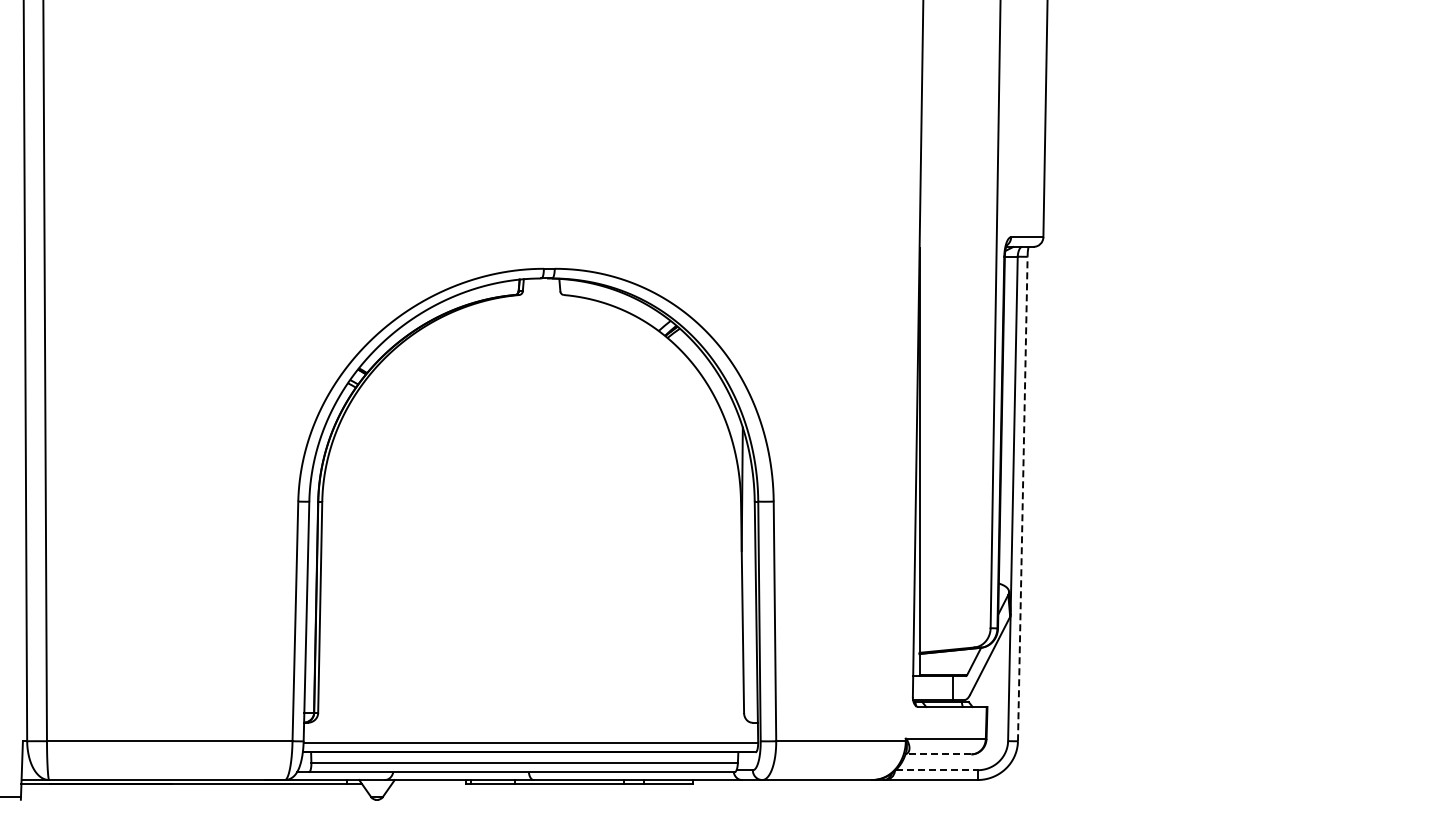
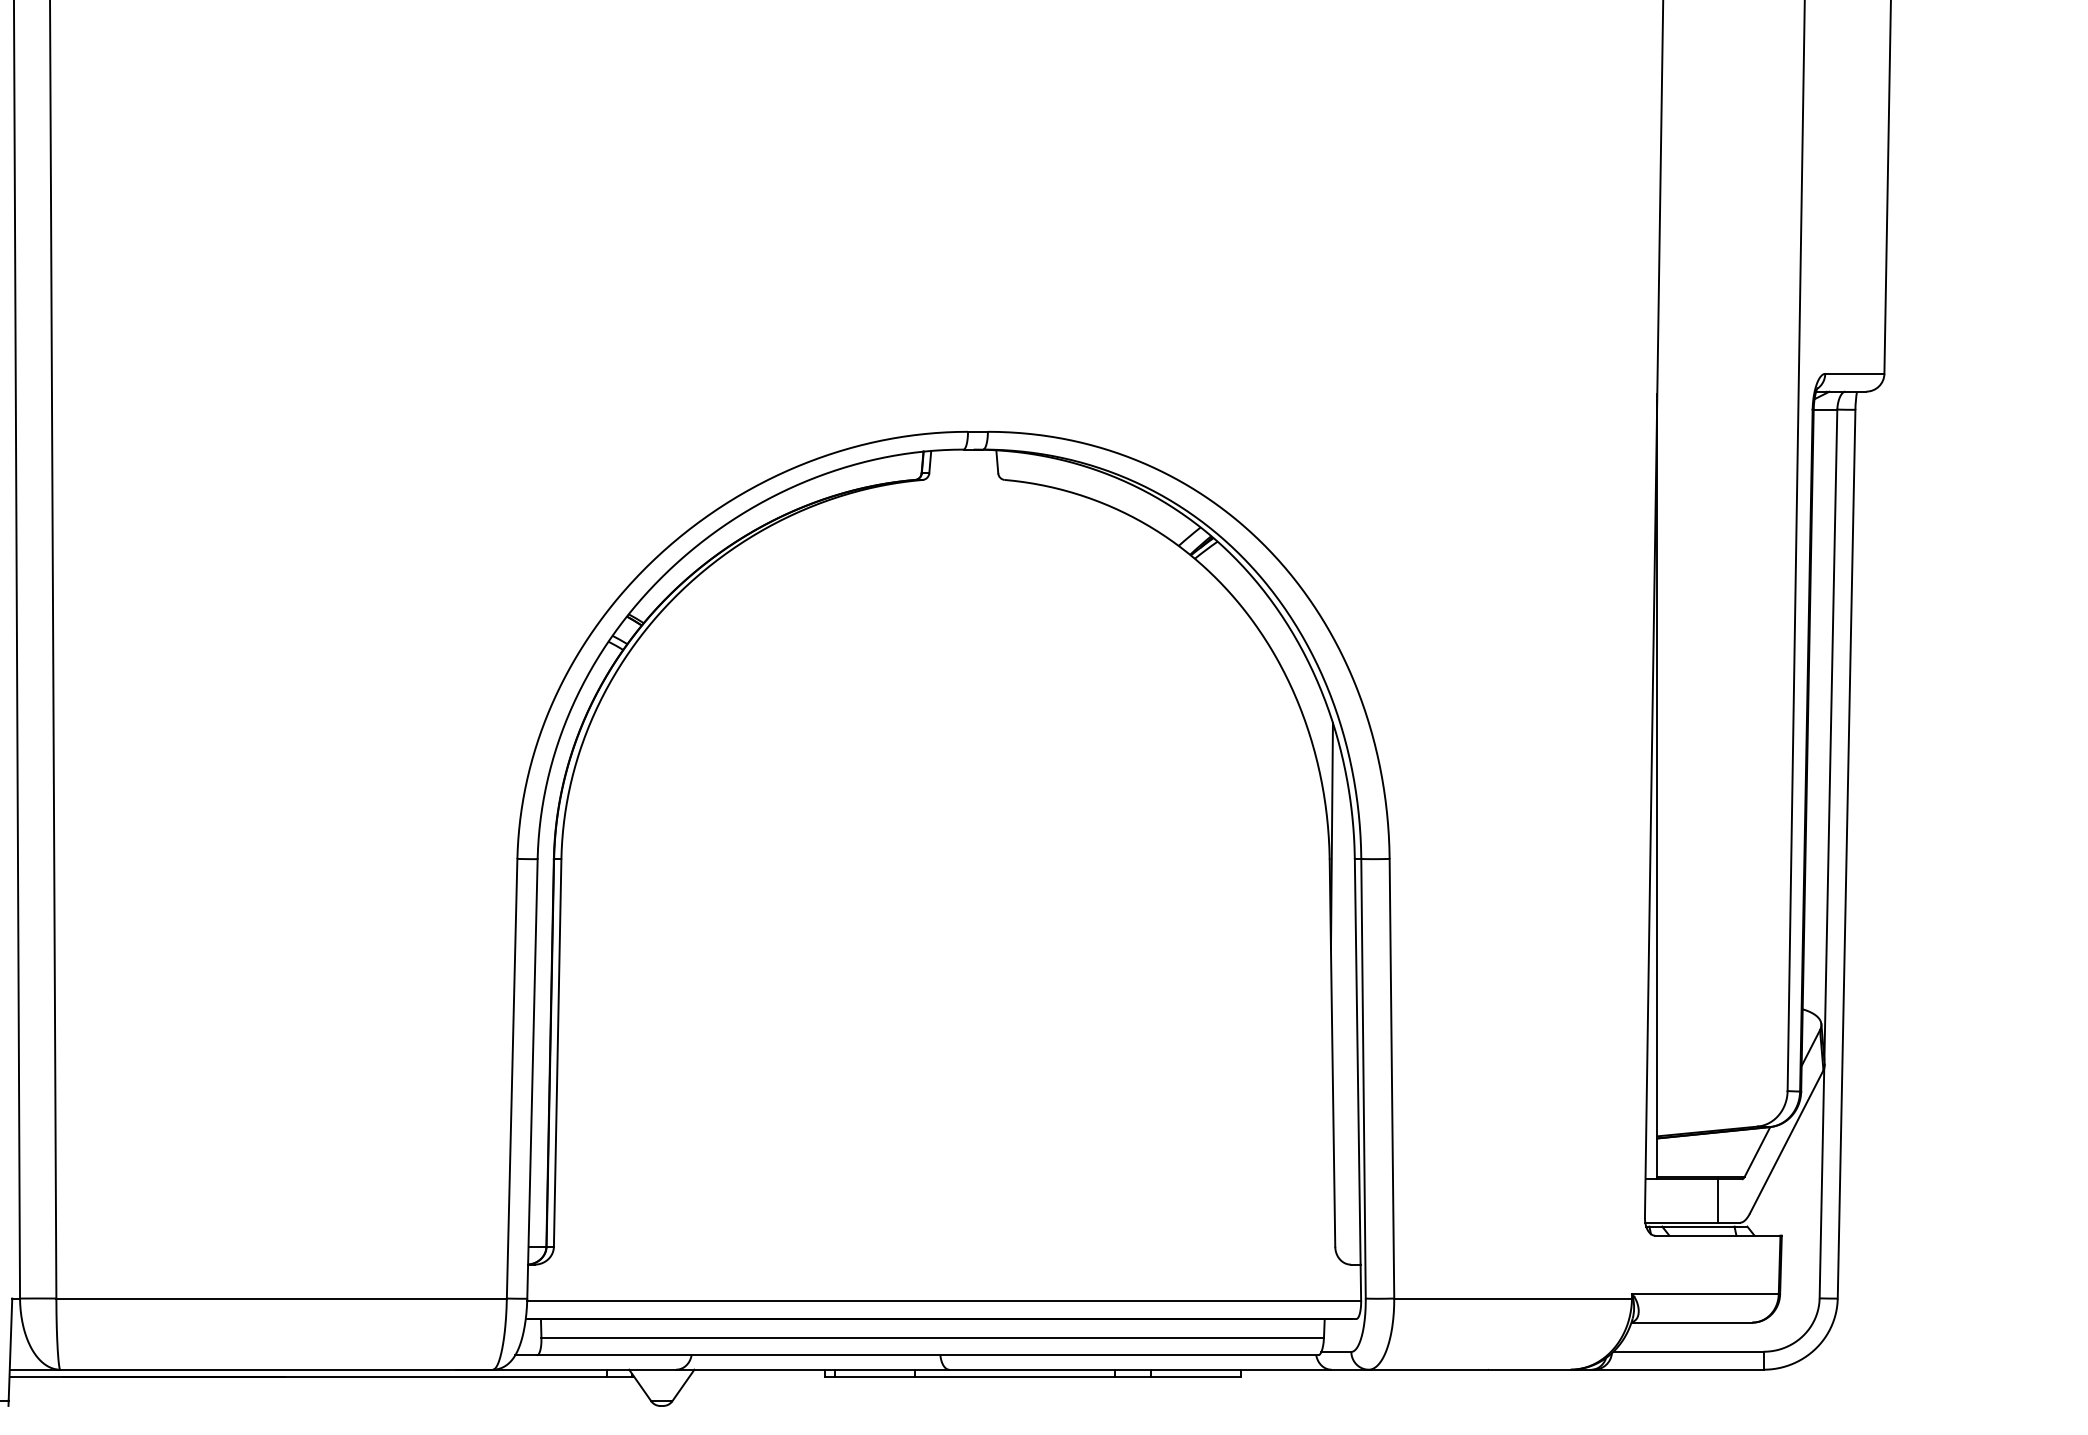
line: (1022, 498) -> (1846, 853), dashed -> solid
line: (938, 754) -> (1691, 1322), dashed -> solid
line: (936, 770) -> (1688, 1352), dashed -> solid

